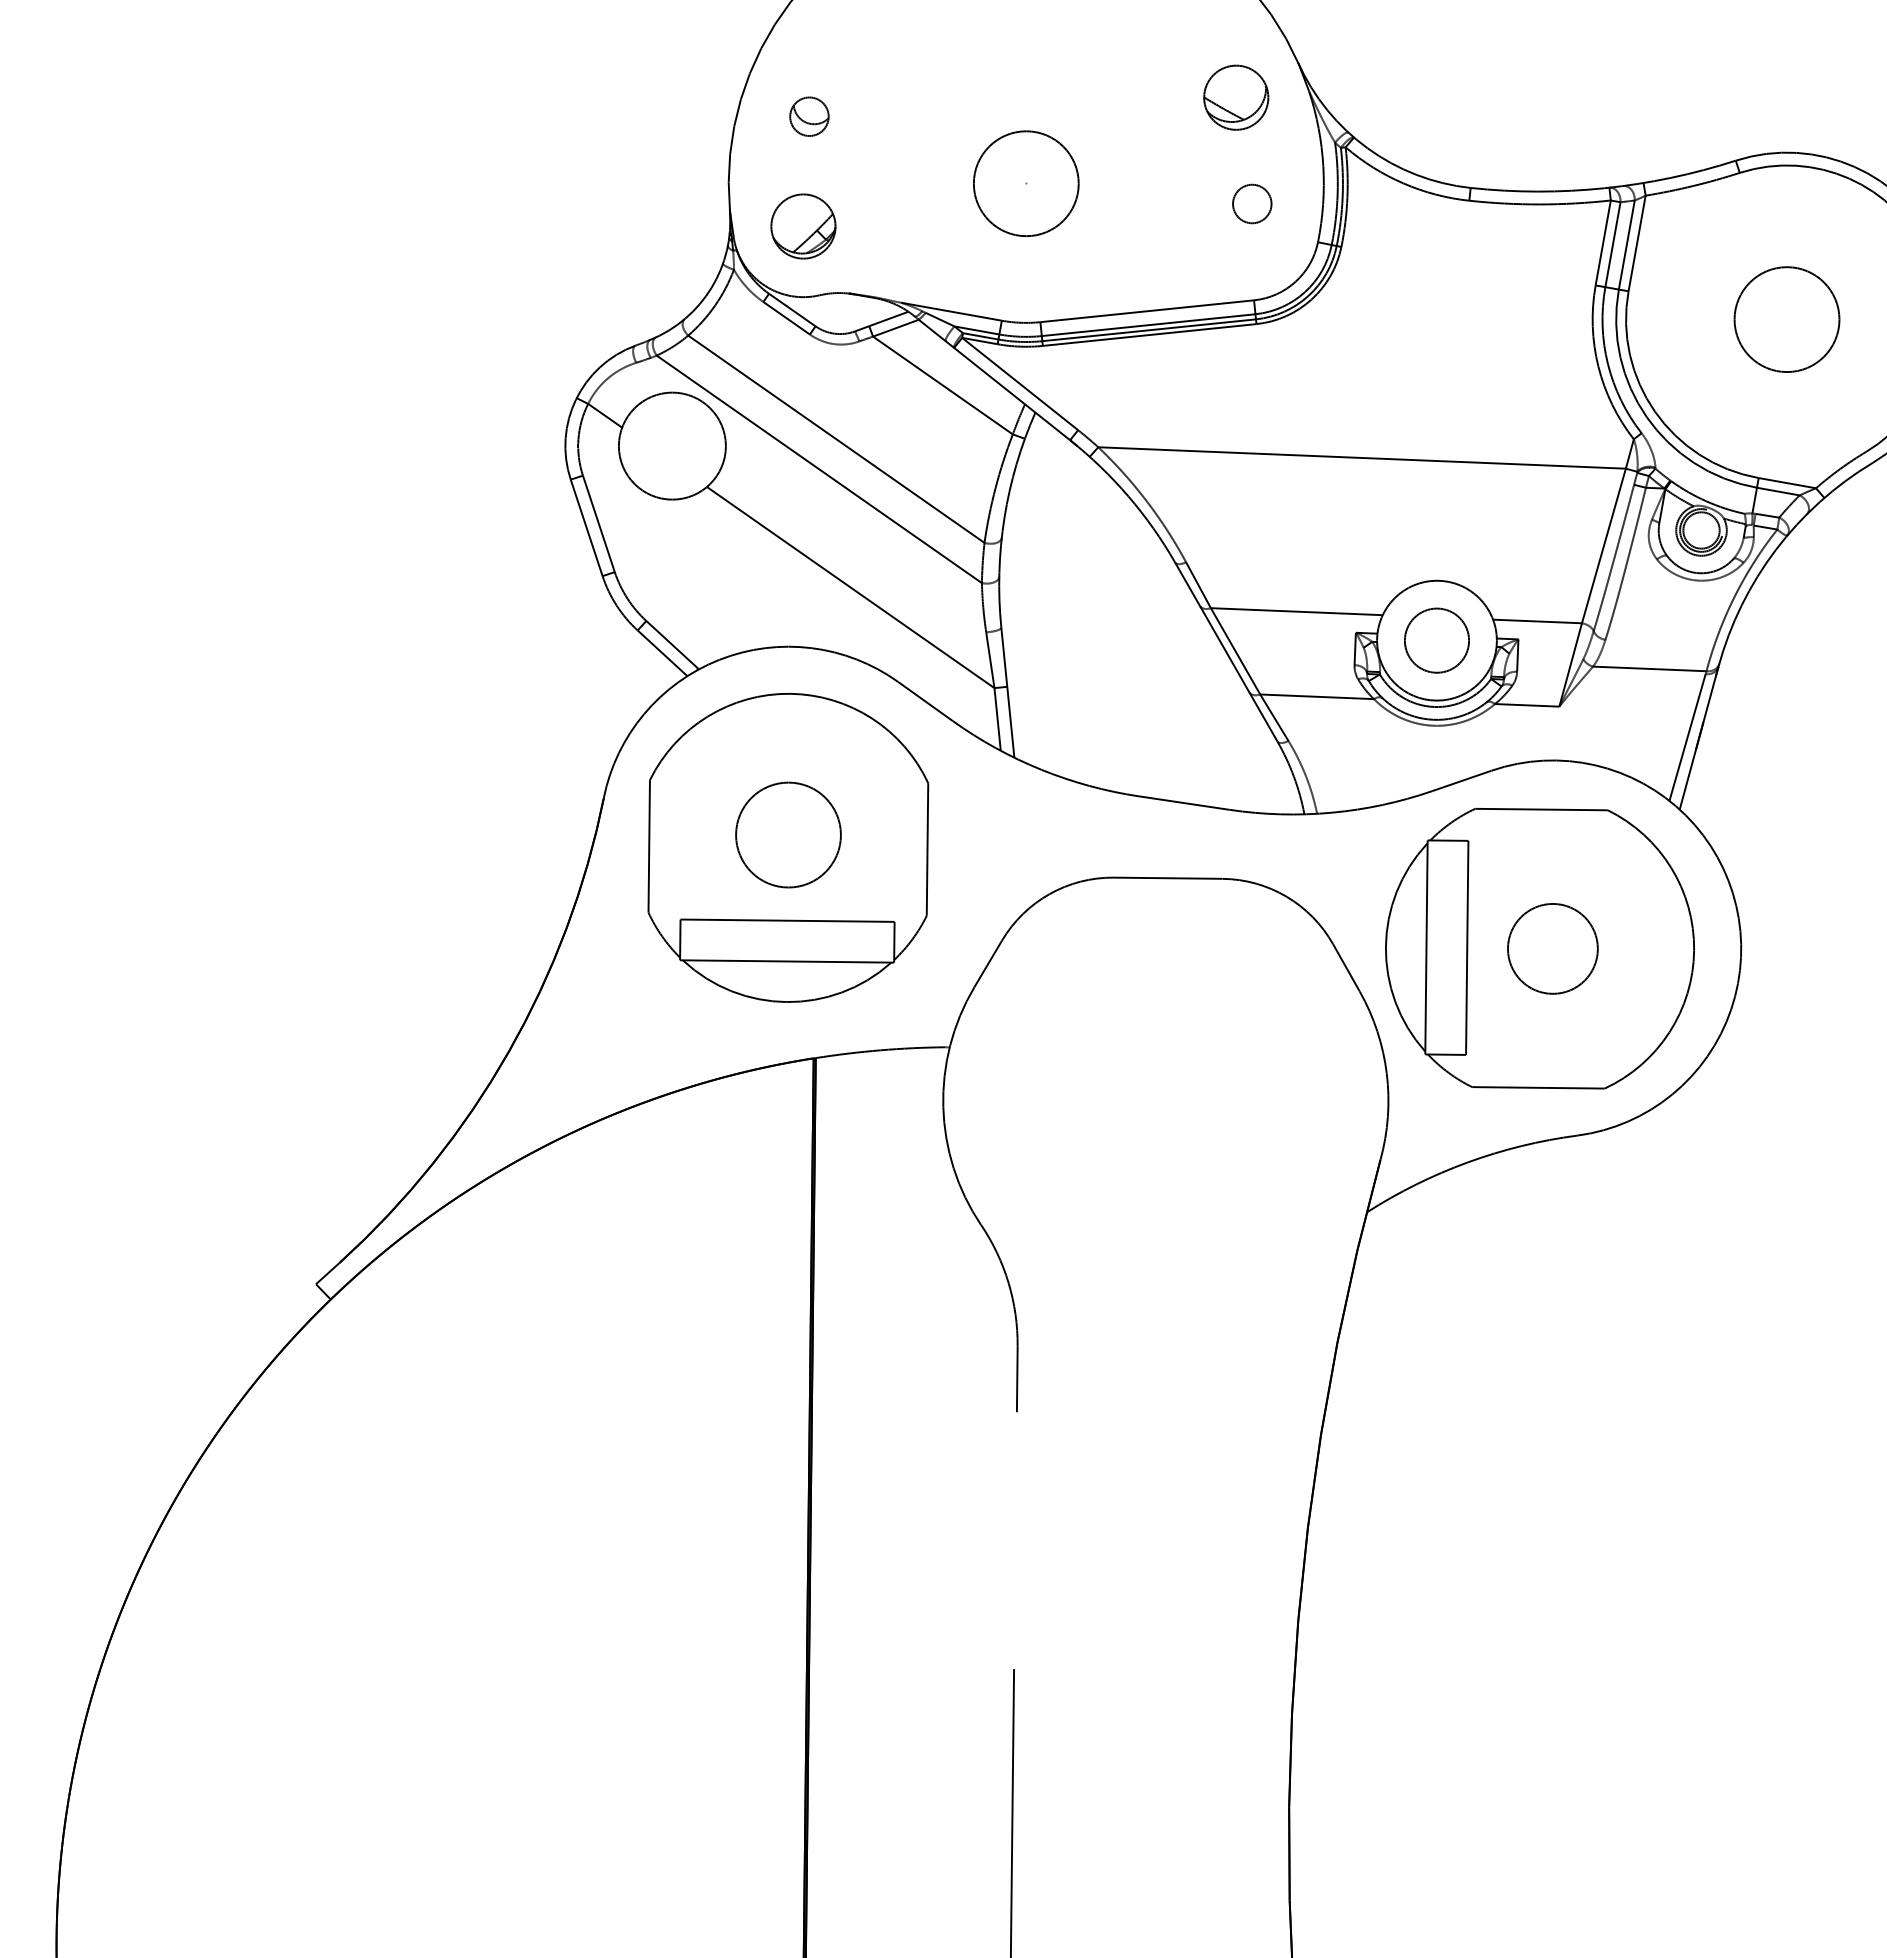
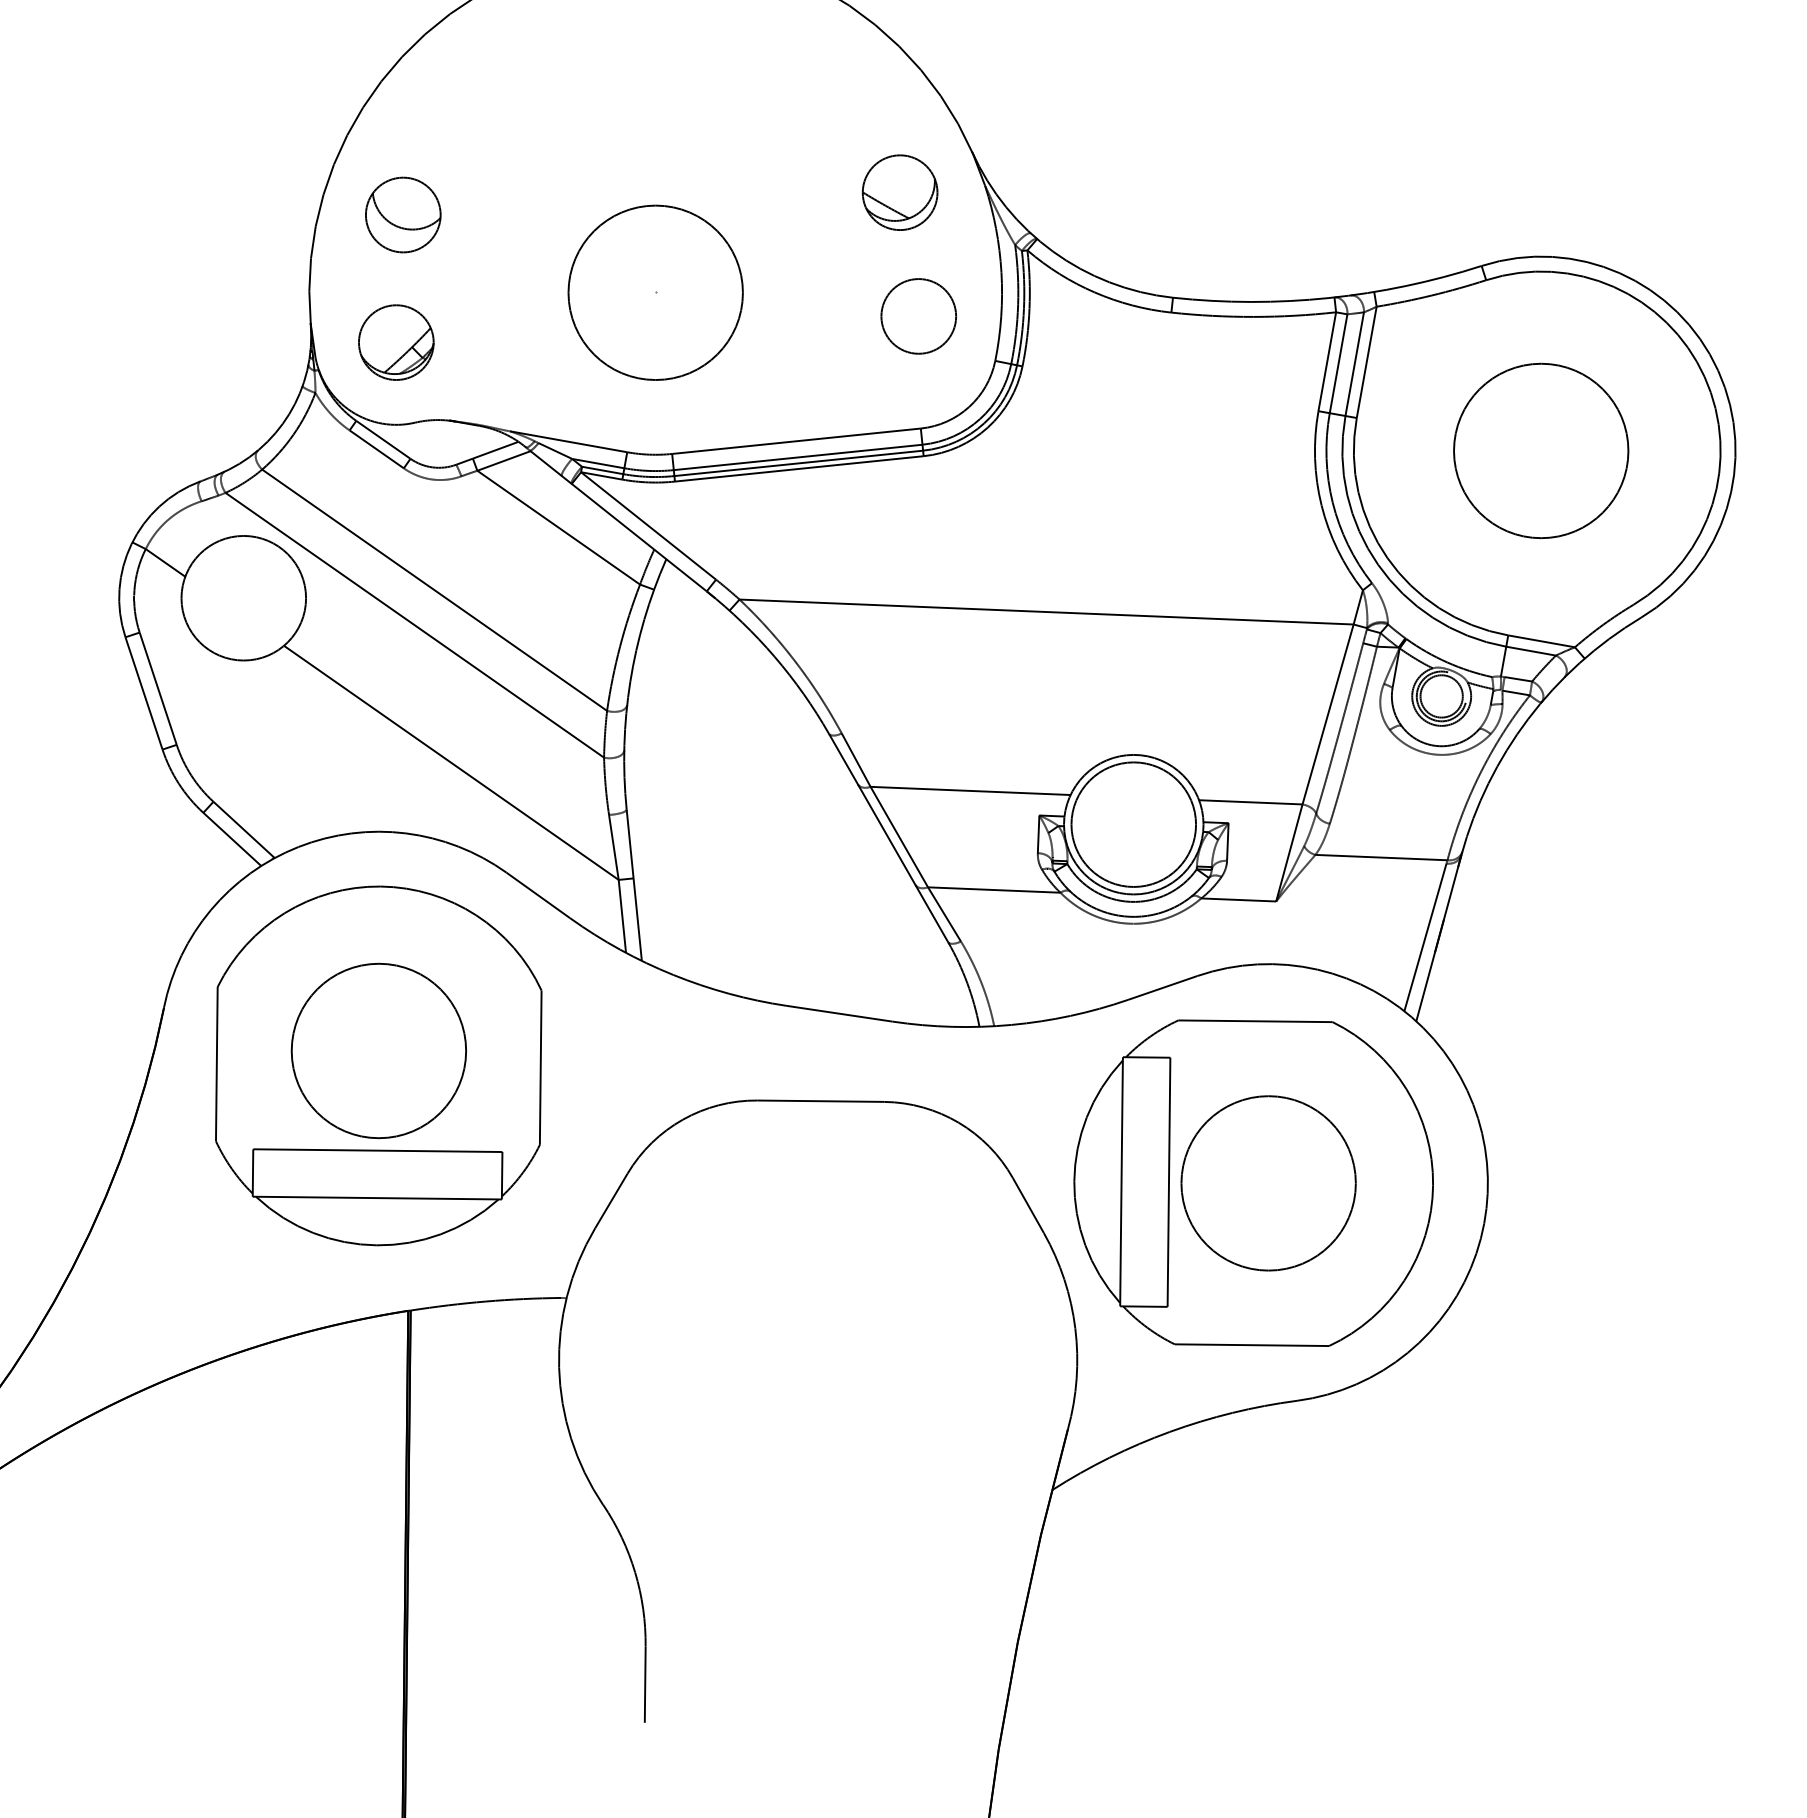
part: (809, 116) -> (403, 214), size x1.67
circle: (1026, 183) -> (655, 292), size x1.43
circle: (1252, 203) -> (919, 315), size x1.67
circle: (1786, 319) -> (1540, 450), size x1.43
circle: (1436, 640) -> (1133, 824), size x1.67
circle: (788, 834) -> (378, 1050), size x1.43
circle: (1552, 948) -> (1268, 1182), size x1.67

